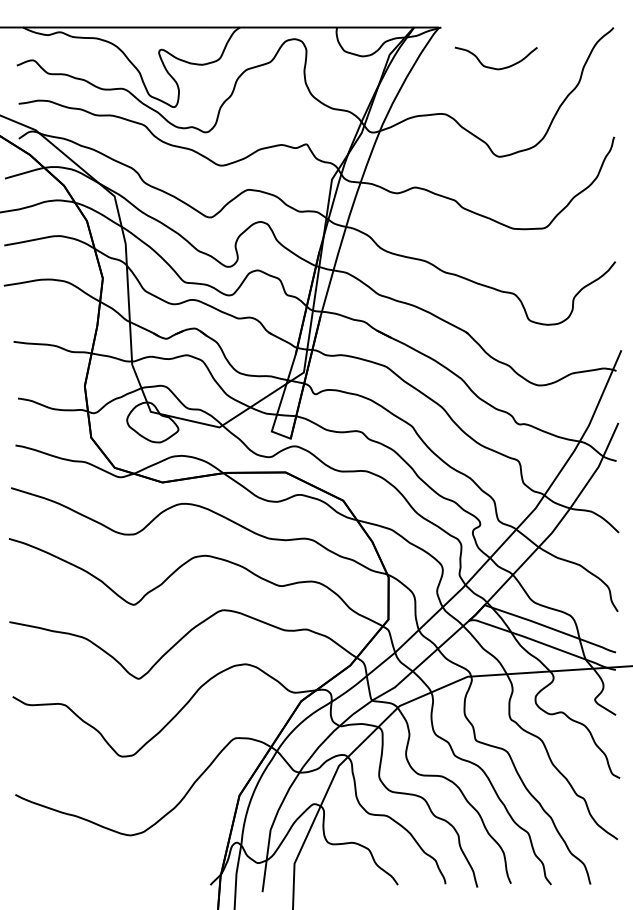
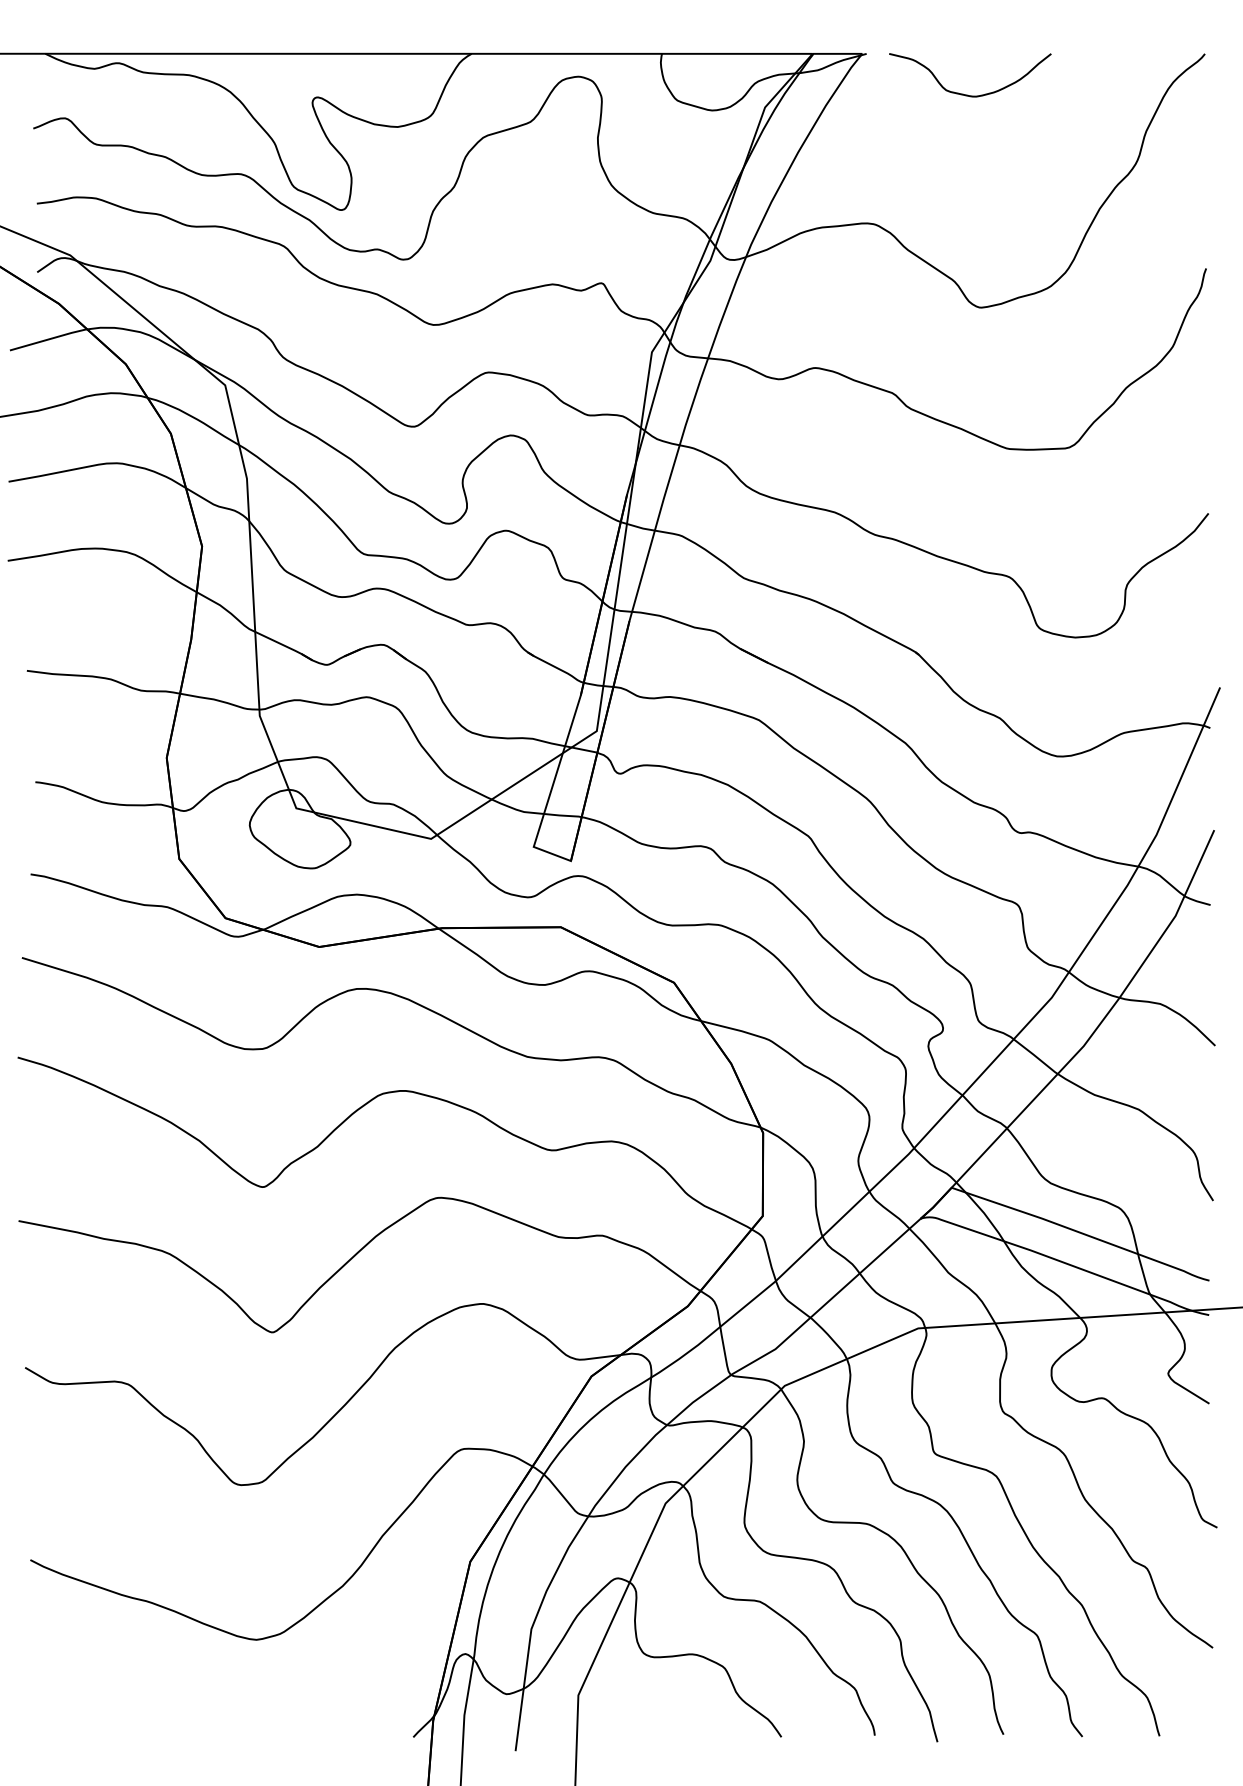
curve: (494, 67) -> (967, 93), moved

